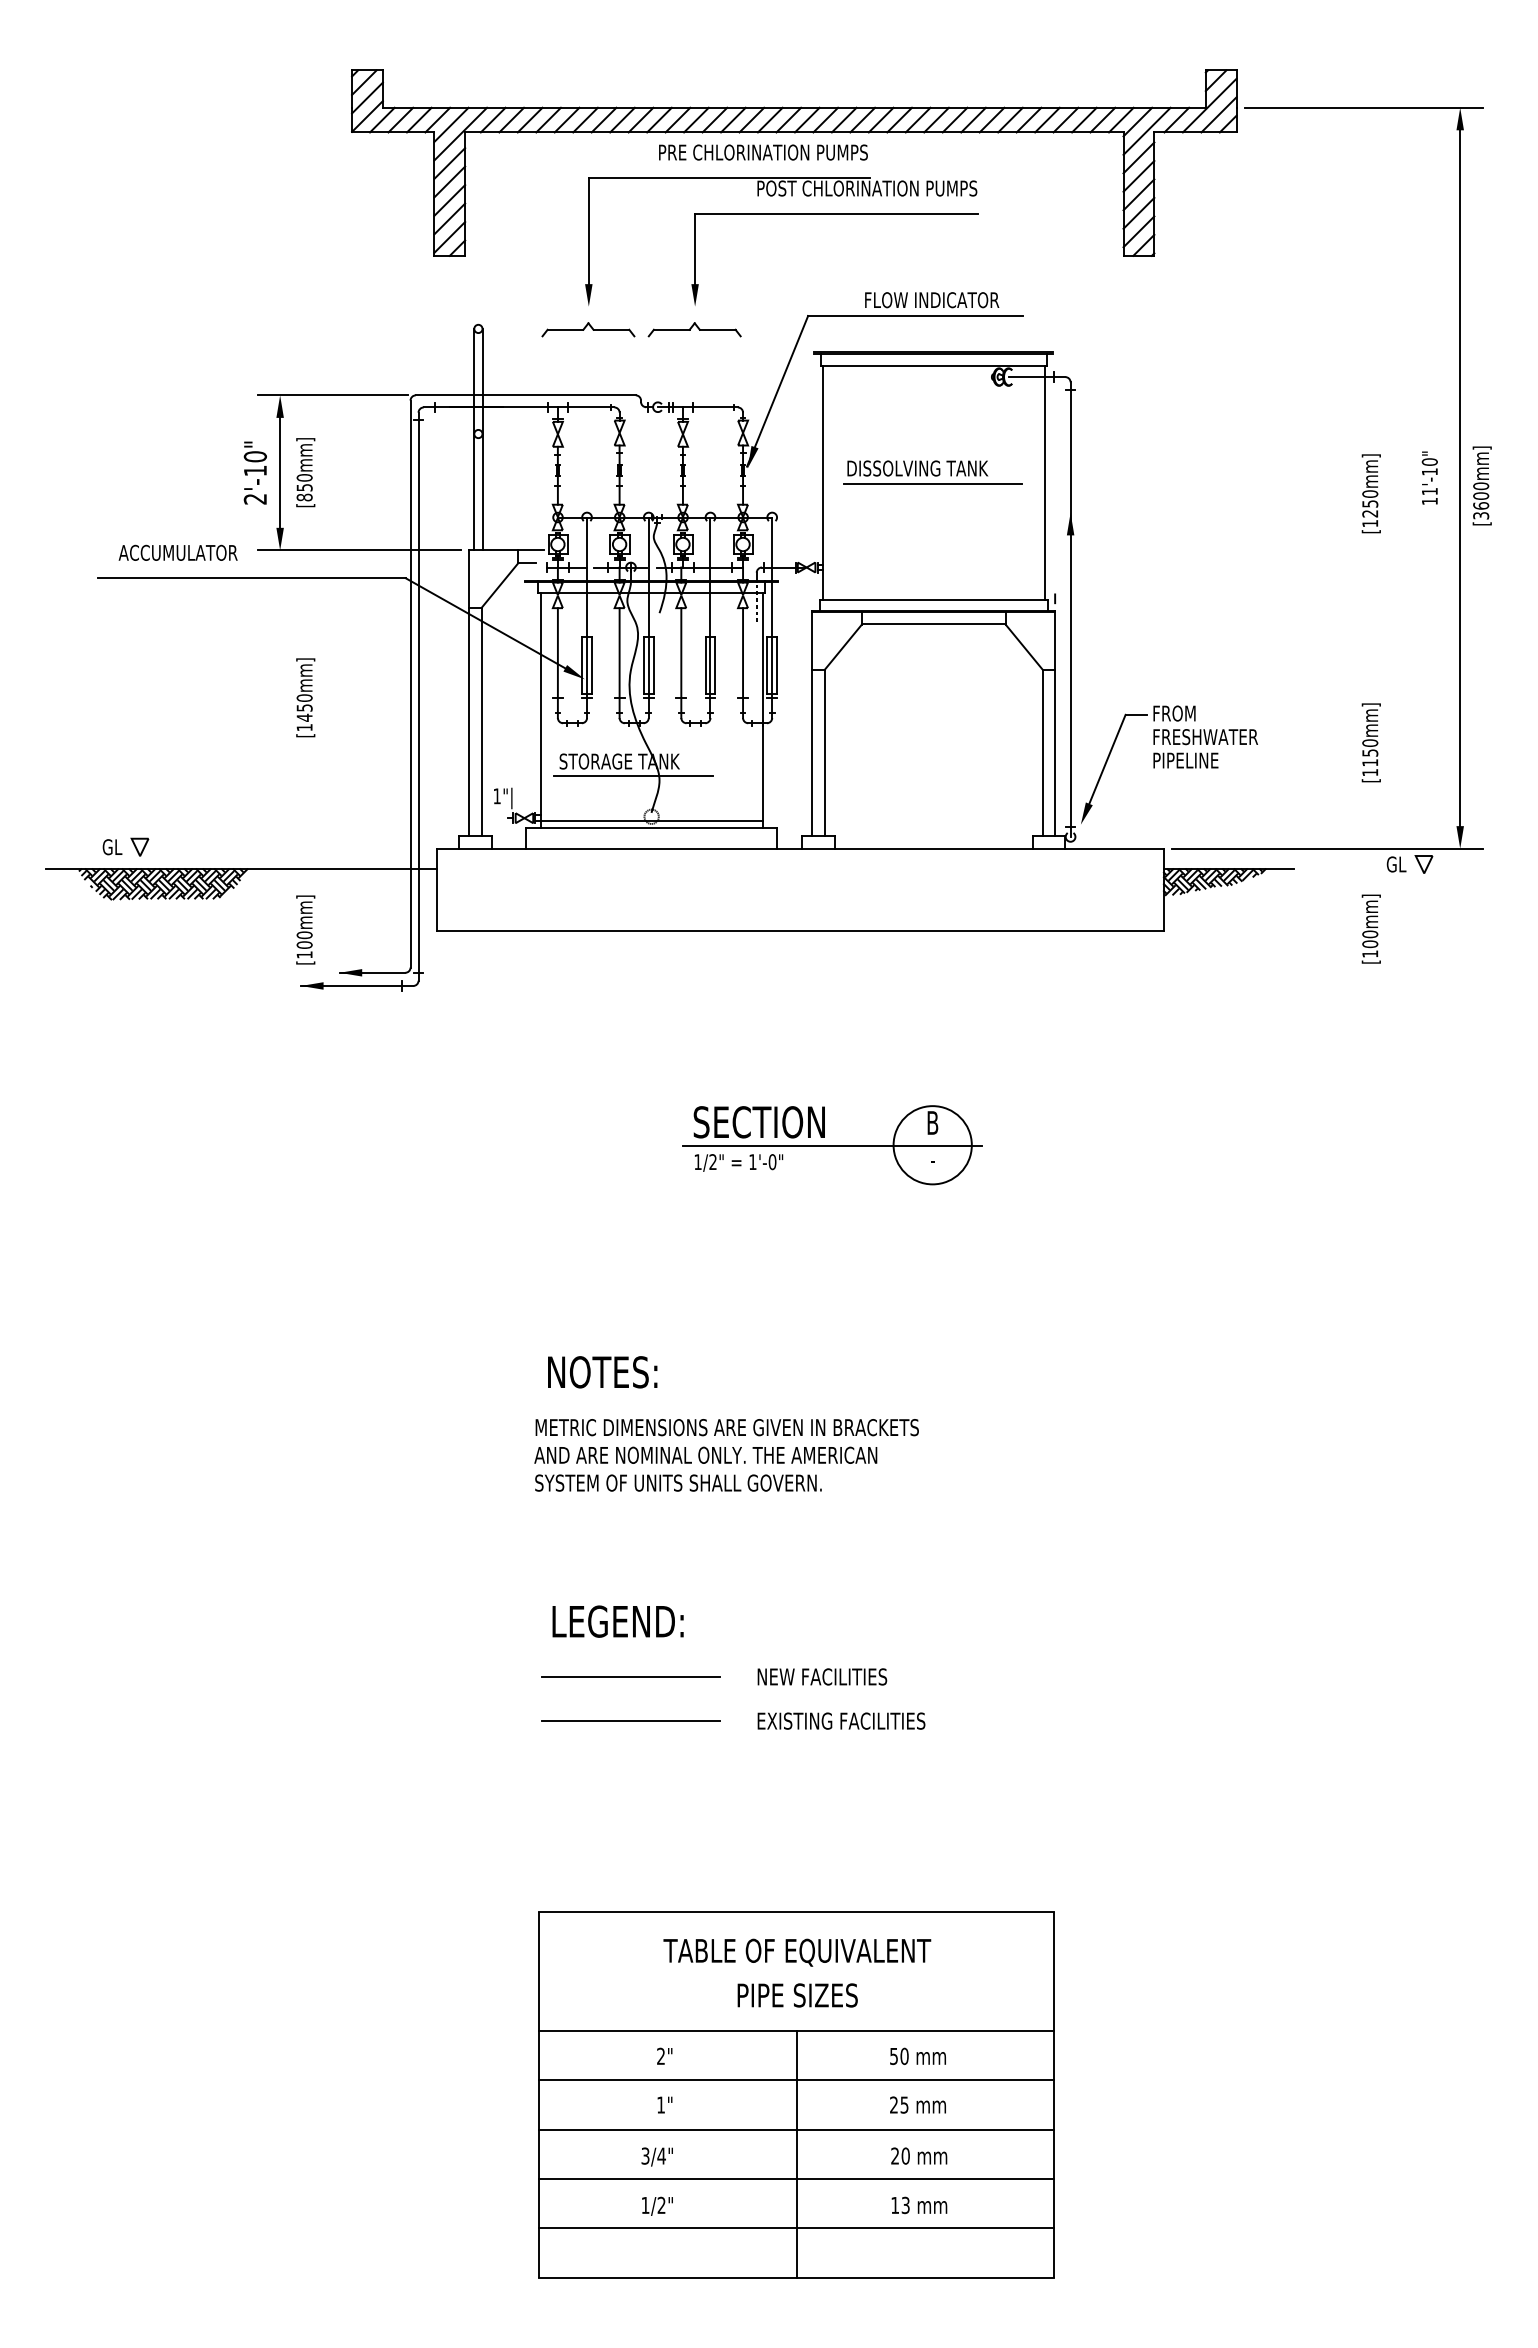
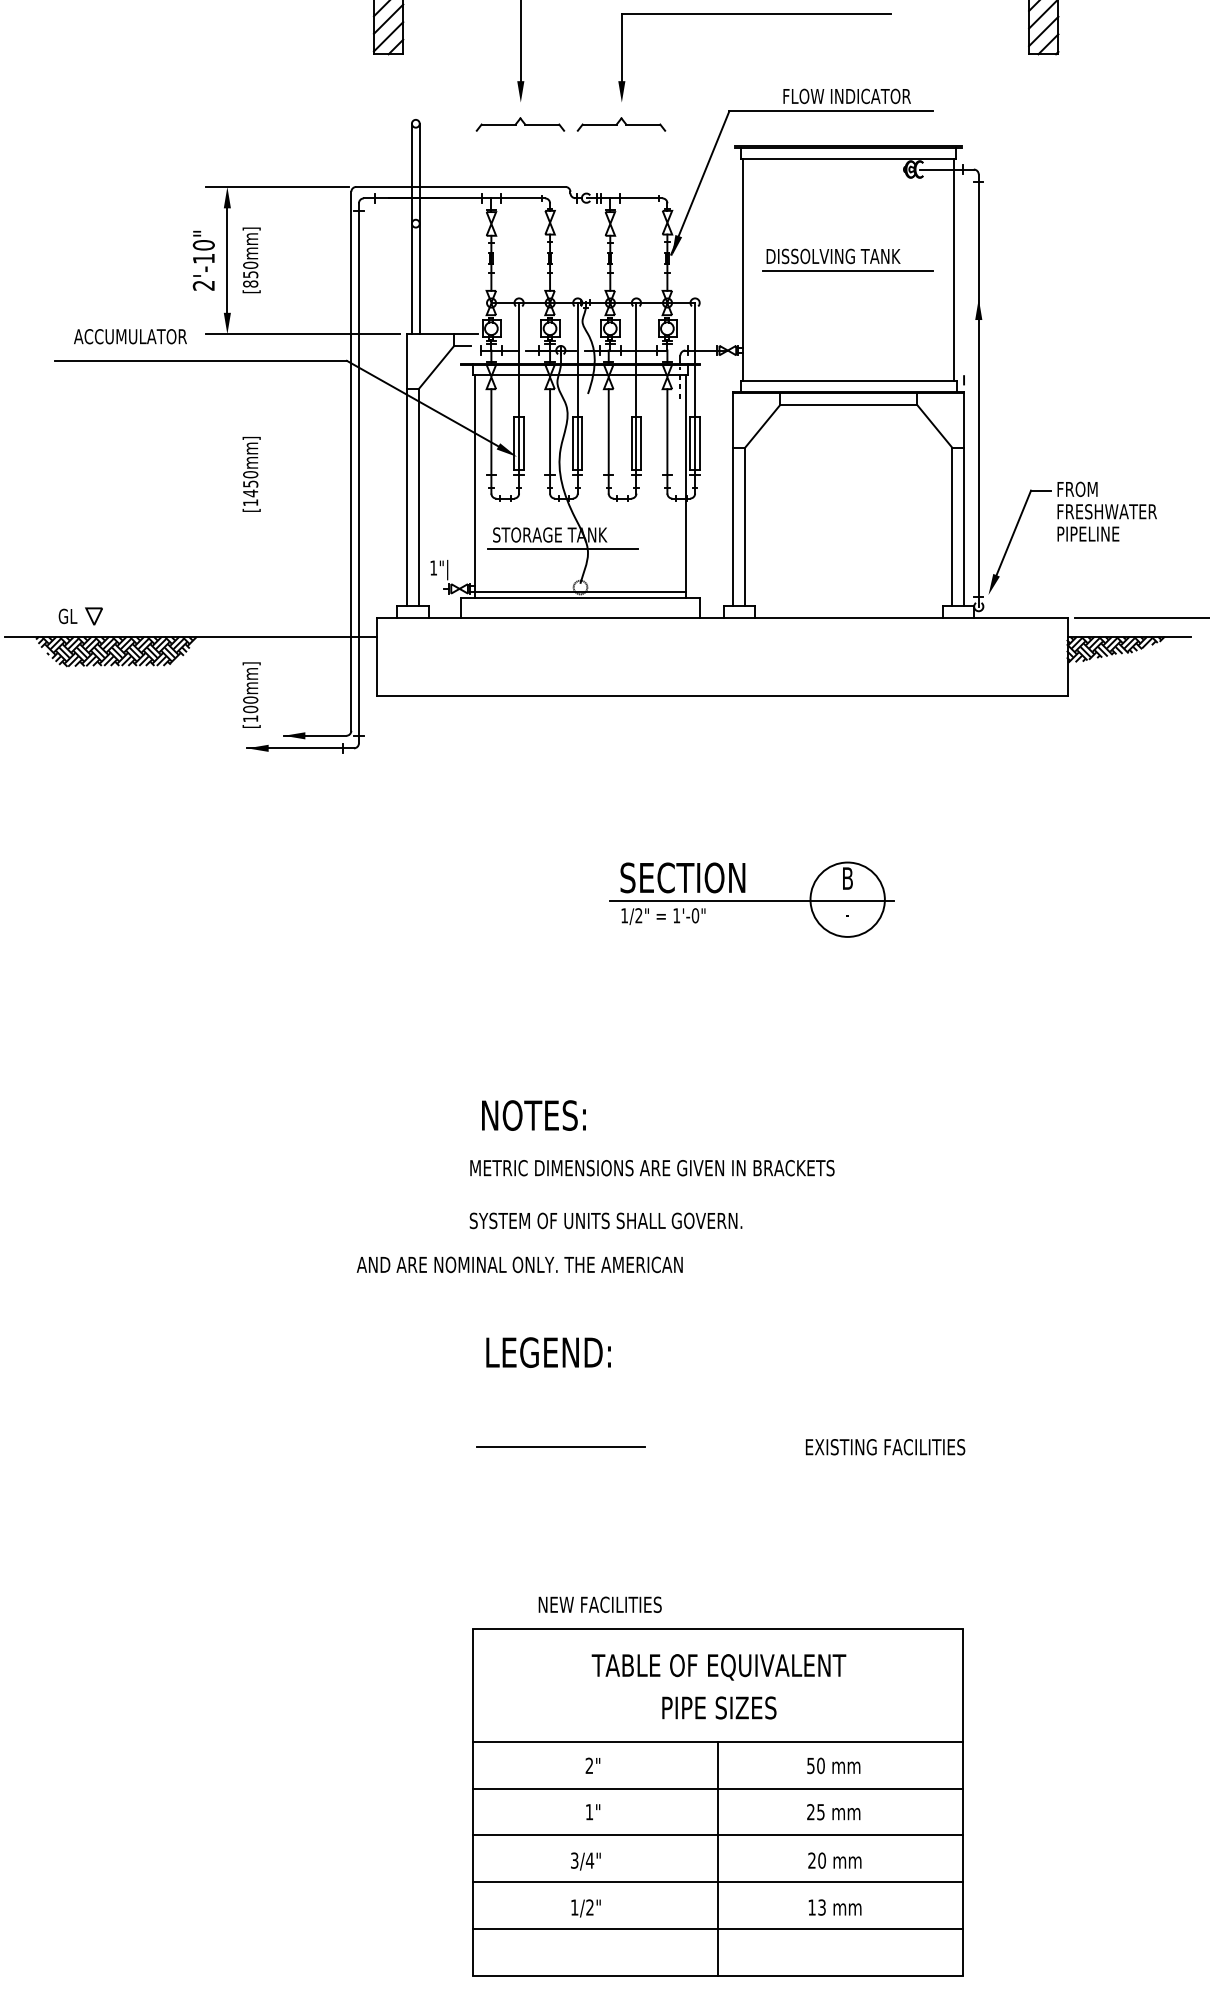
text: (705, 1454) -> (519, 1264), moved
line: (630, 1676) -> (560, 1404), removed
text: (822, 1676) -> (600, 1604), moved
text: (841, 1720) -> (885, 1446), moved

